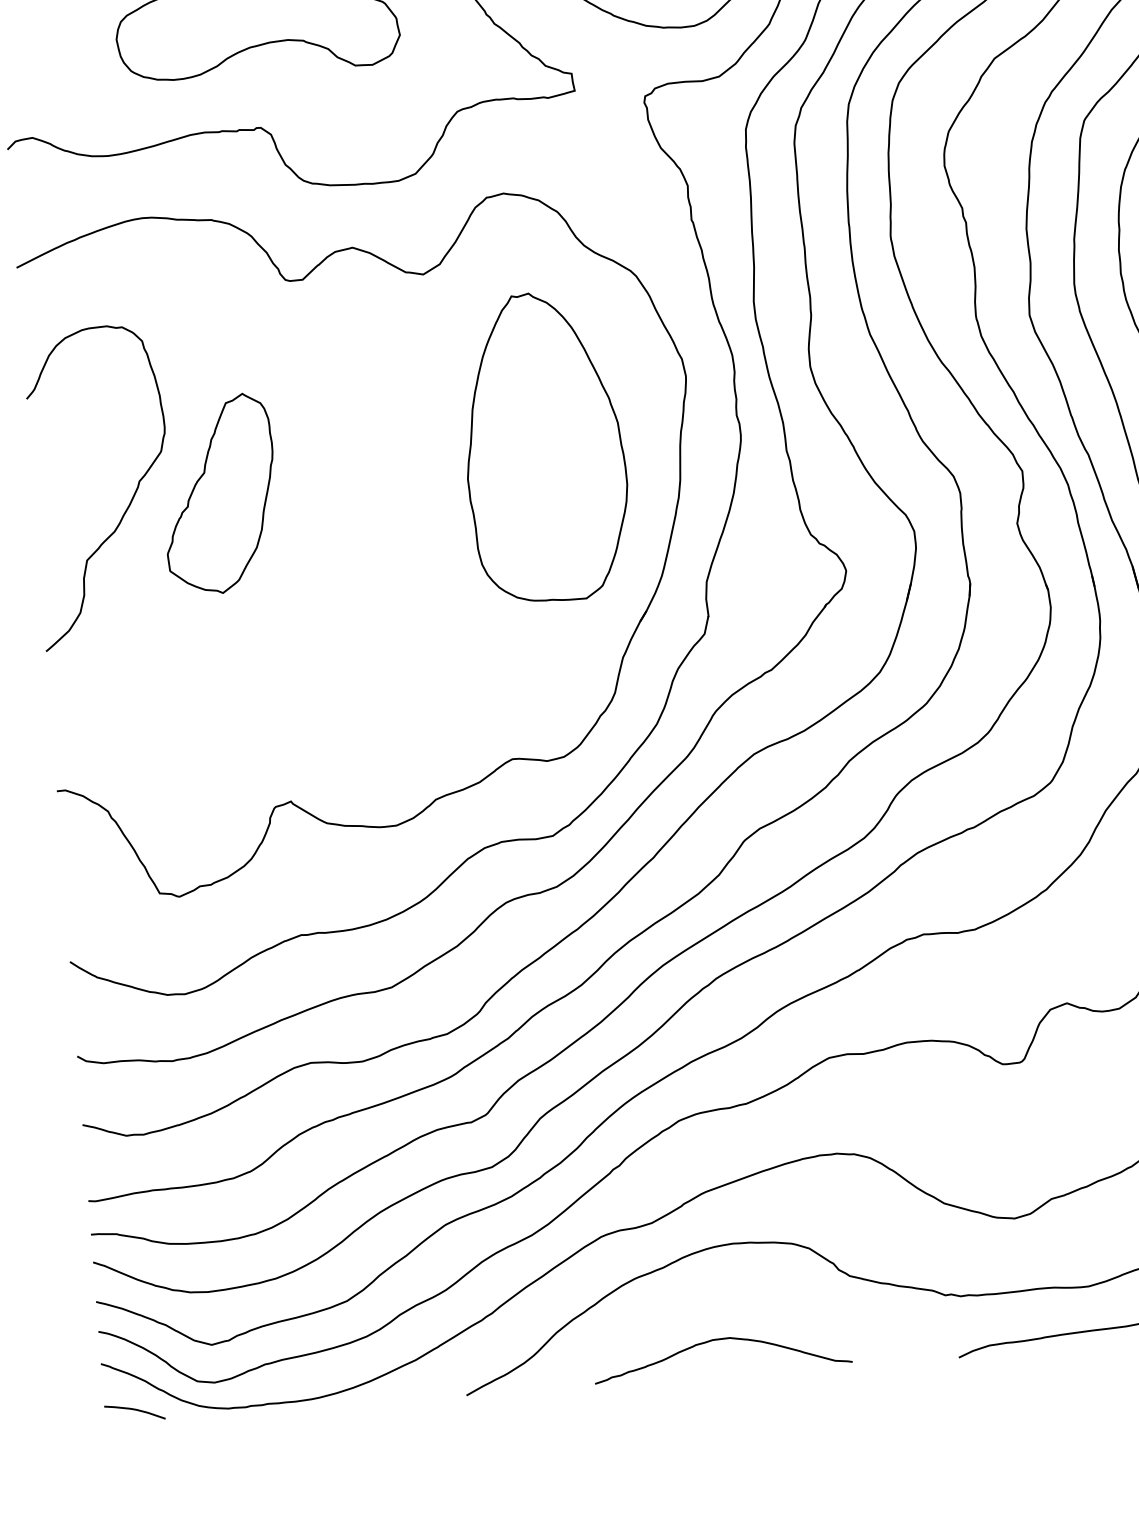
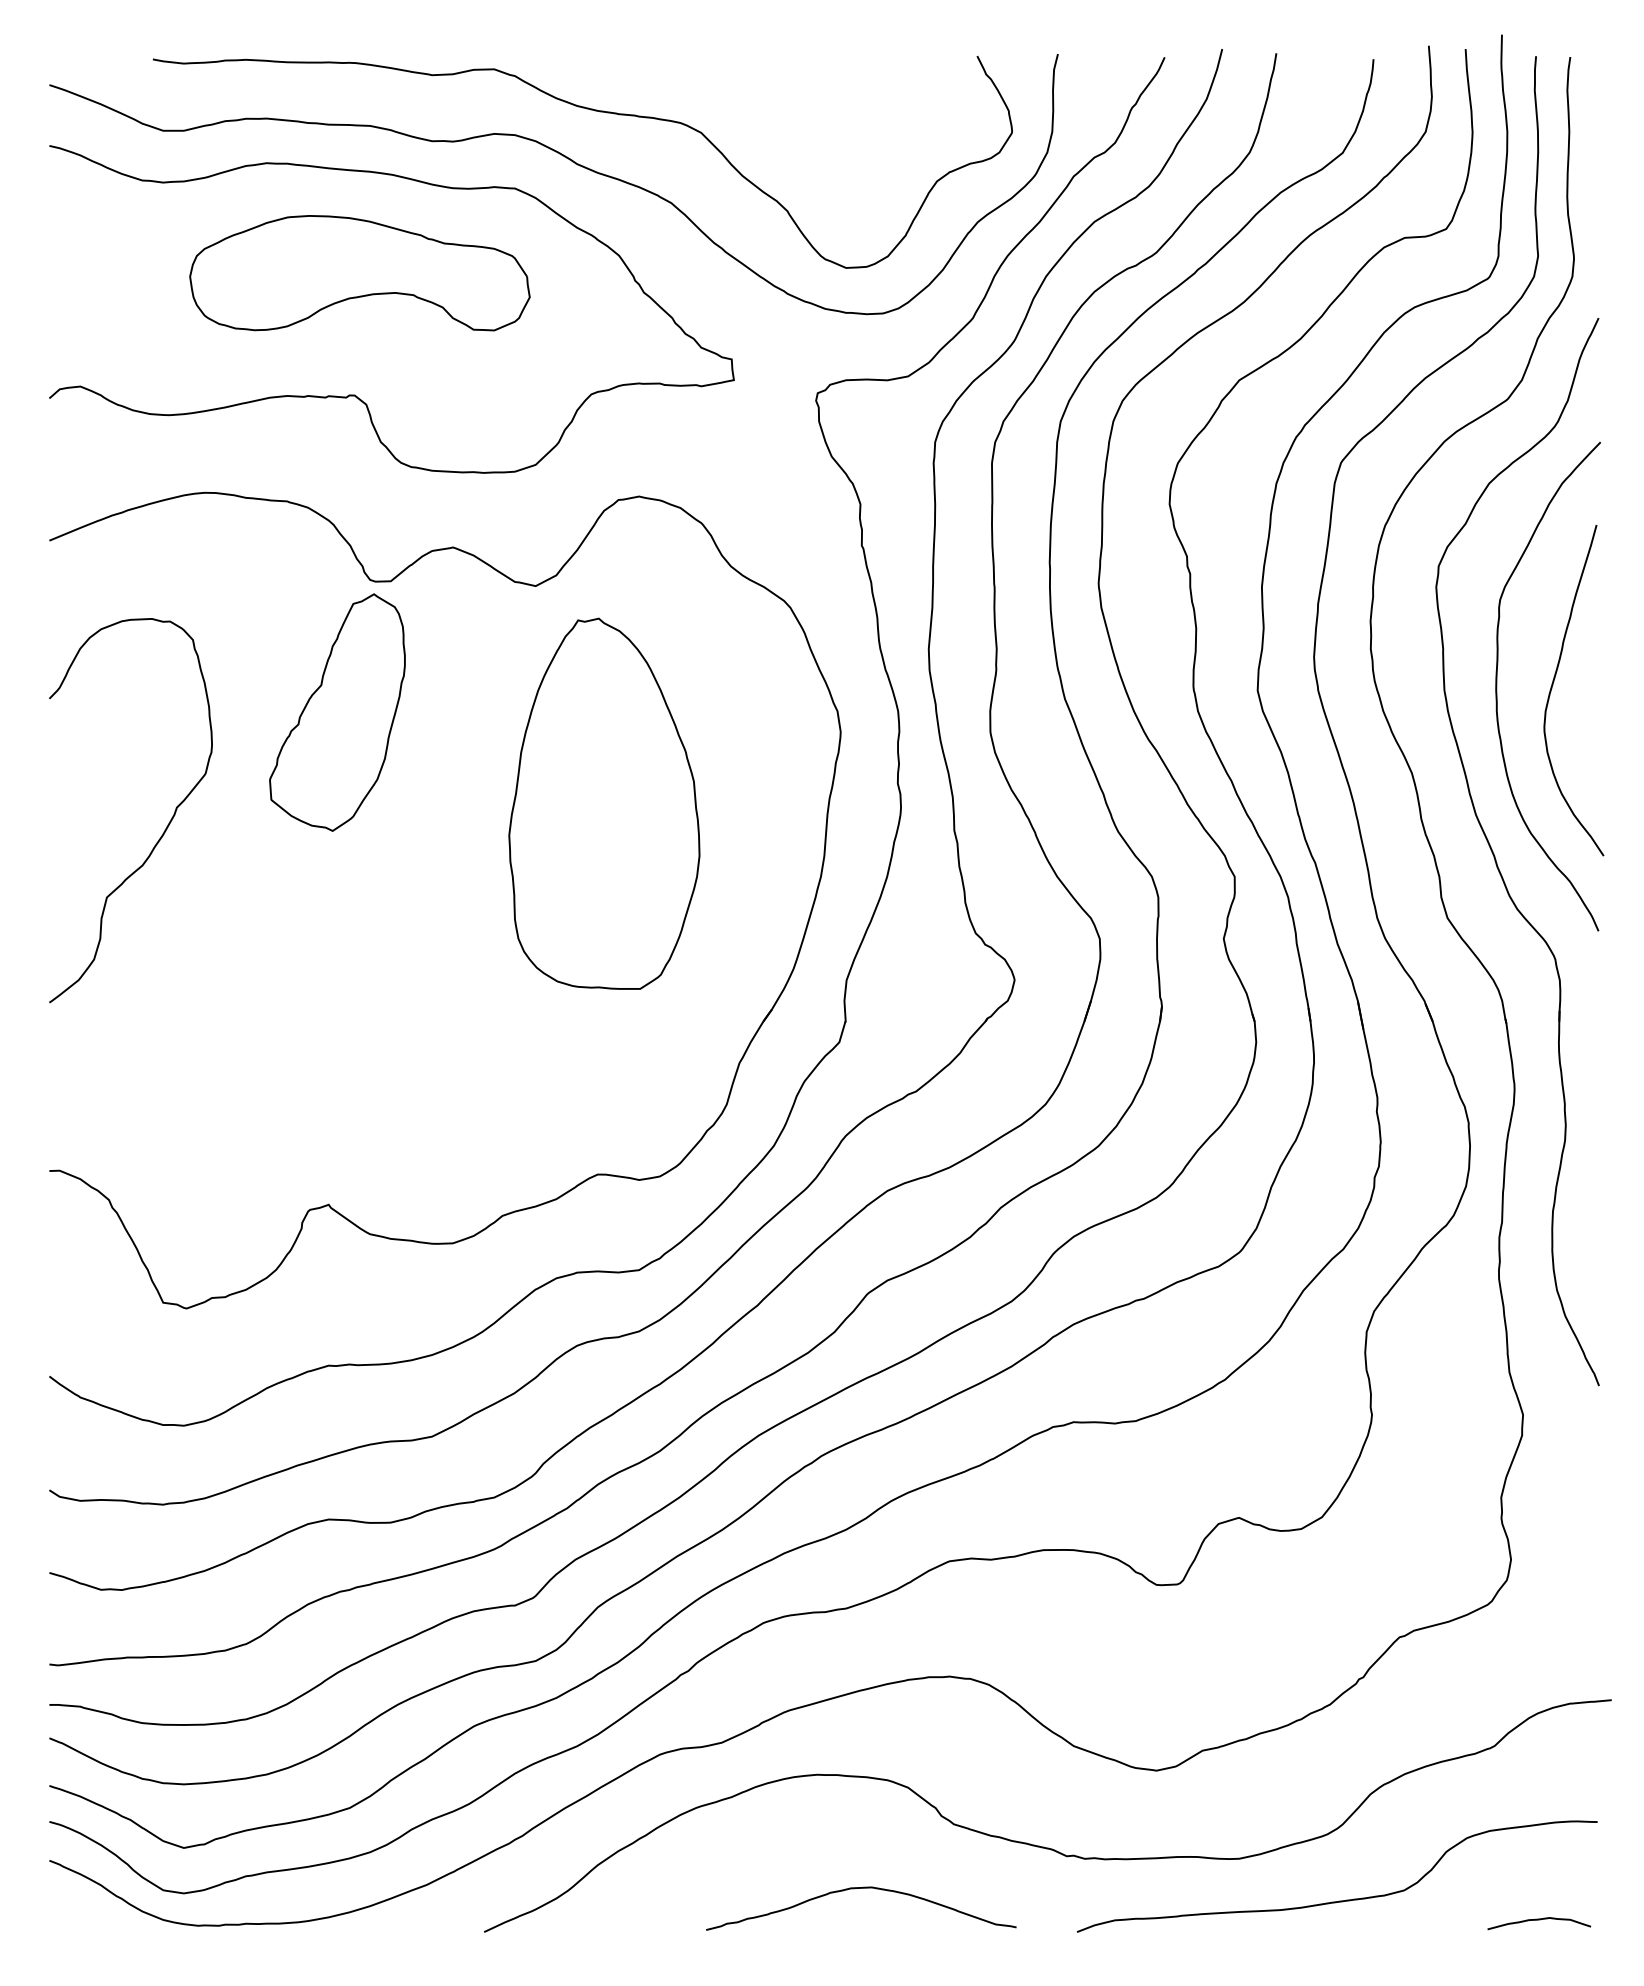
part: (544, 446) -> (604, 803), moved
part: (219, 494) -> (337, 712), moved
curve: (716, 1340) -> (855, 1889), moved
curve: (134, 1410) -> (85, 1919), removed

